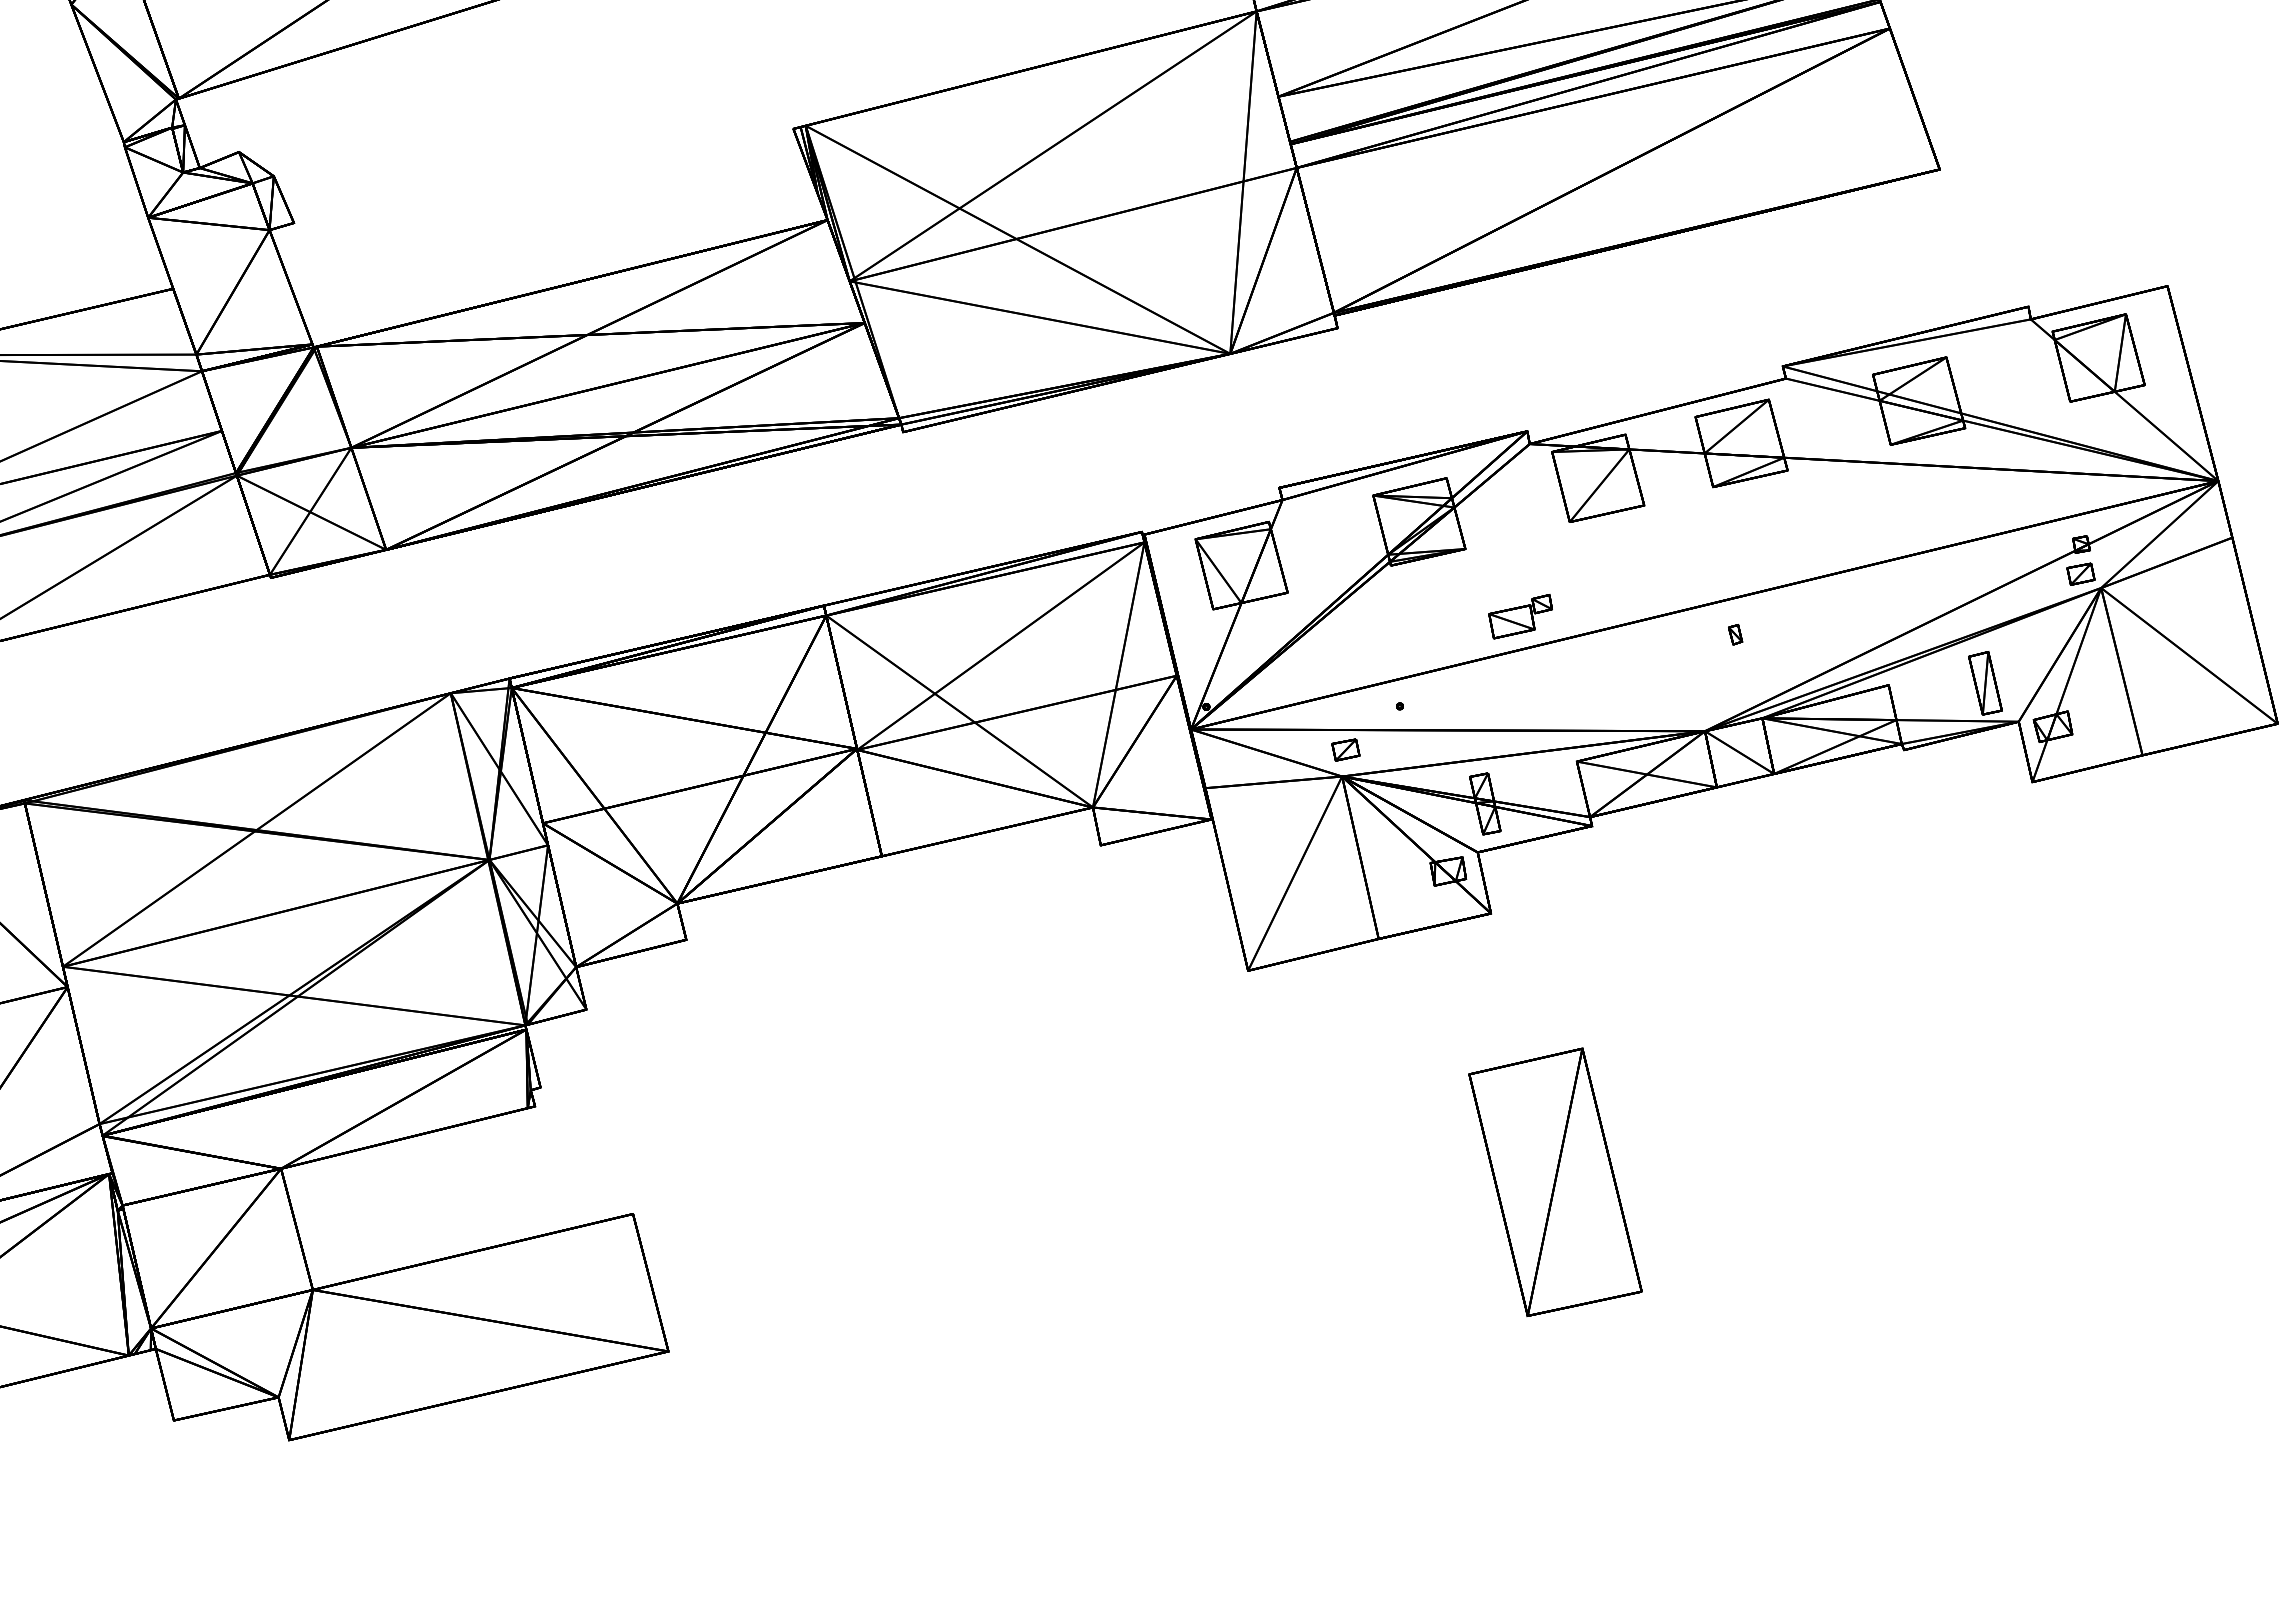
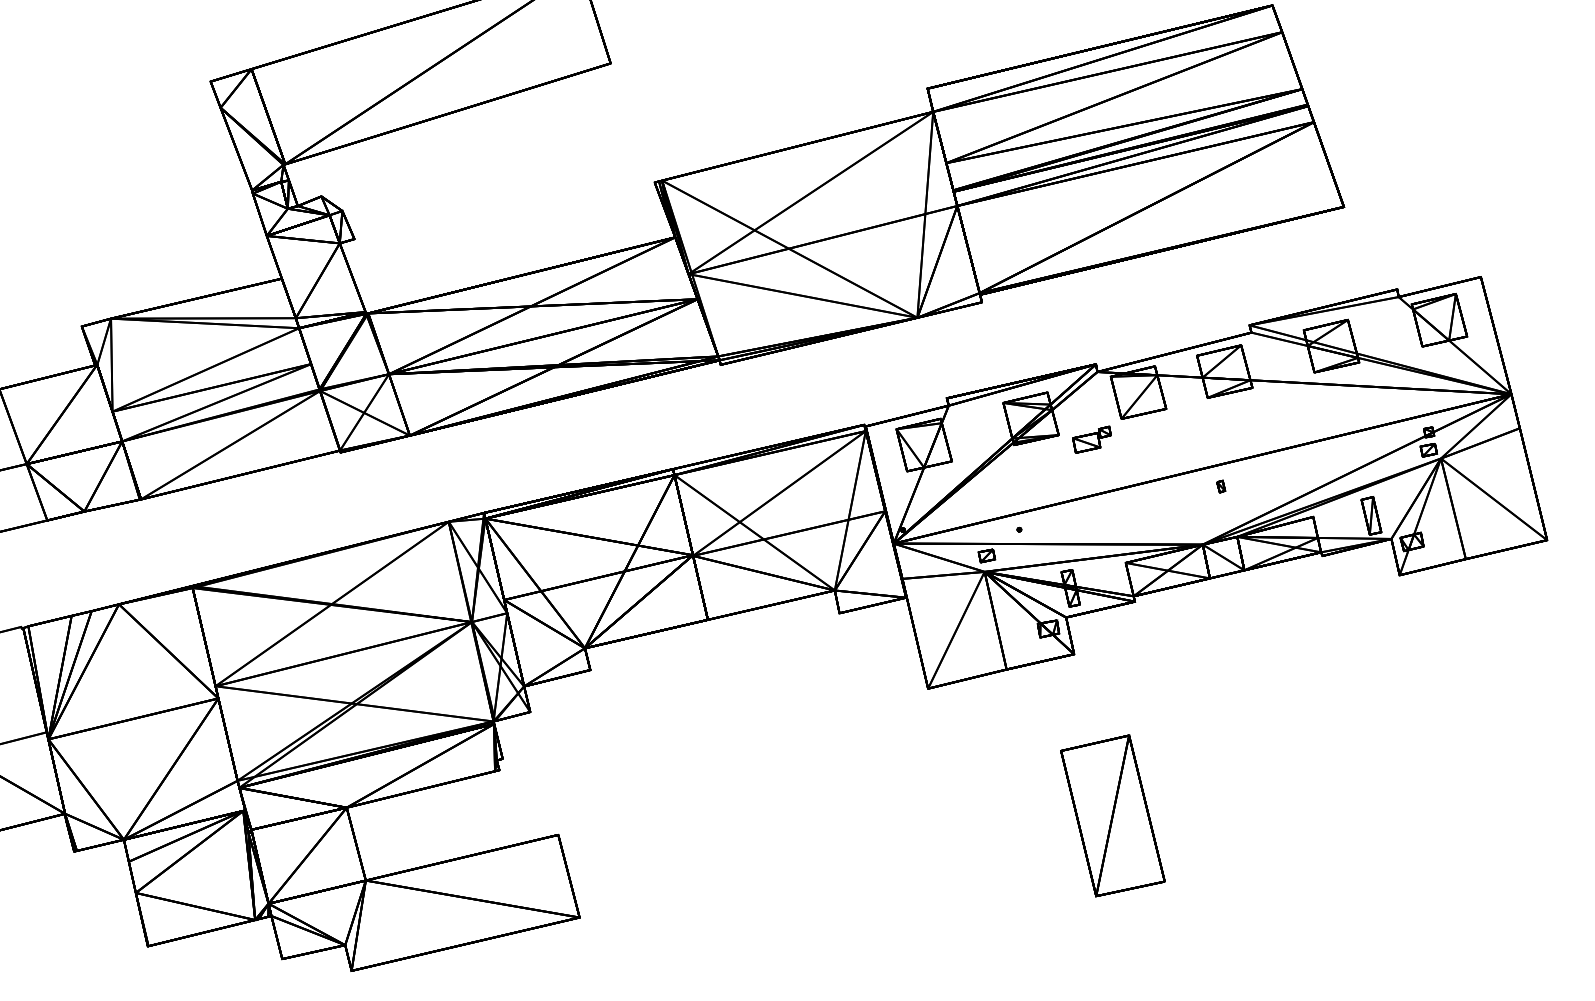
part: (1519, 616) -> (1091, 439), moved

